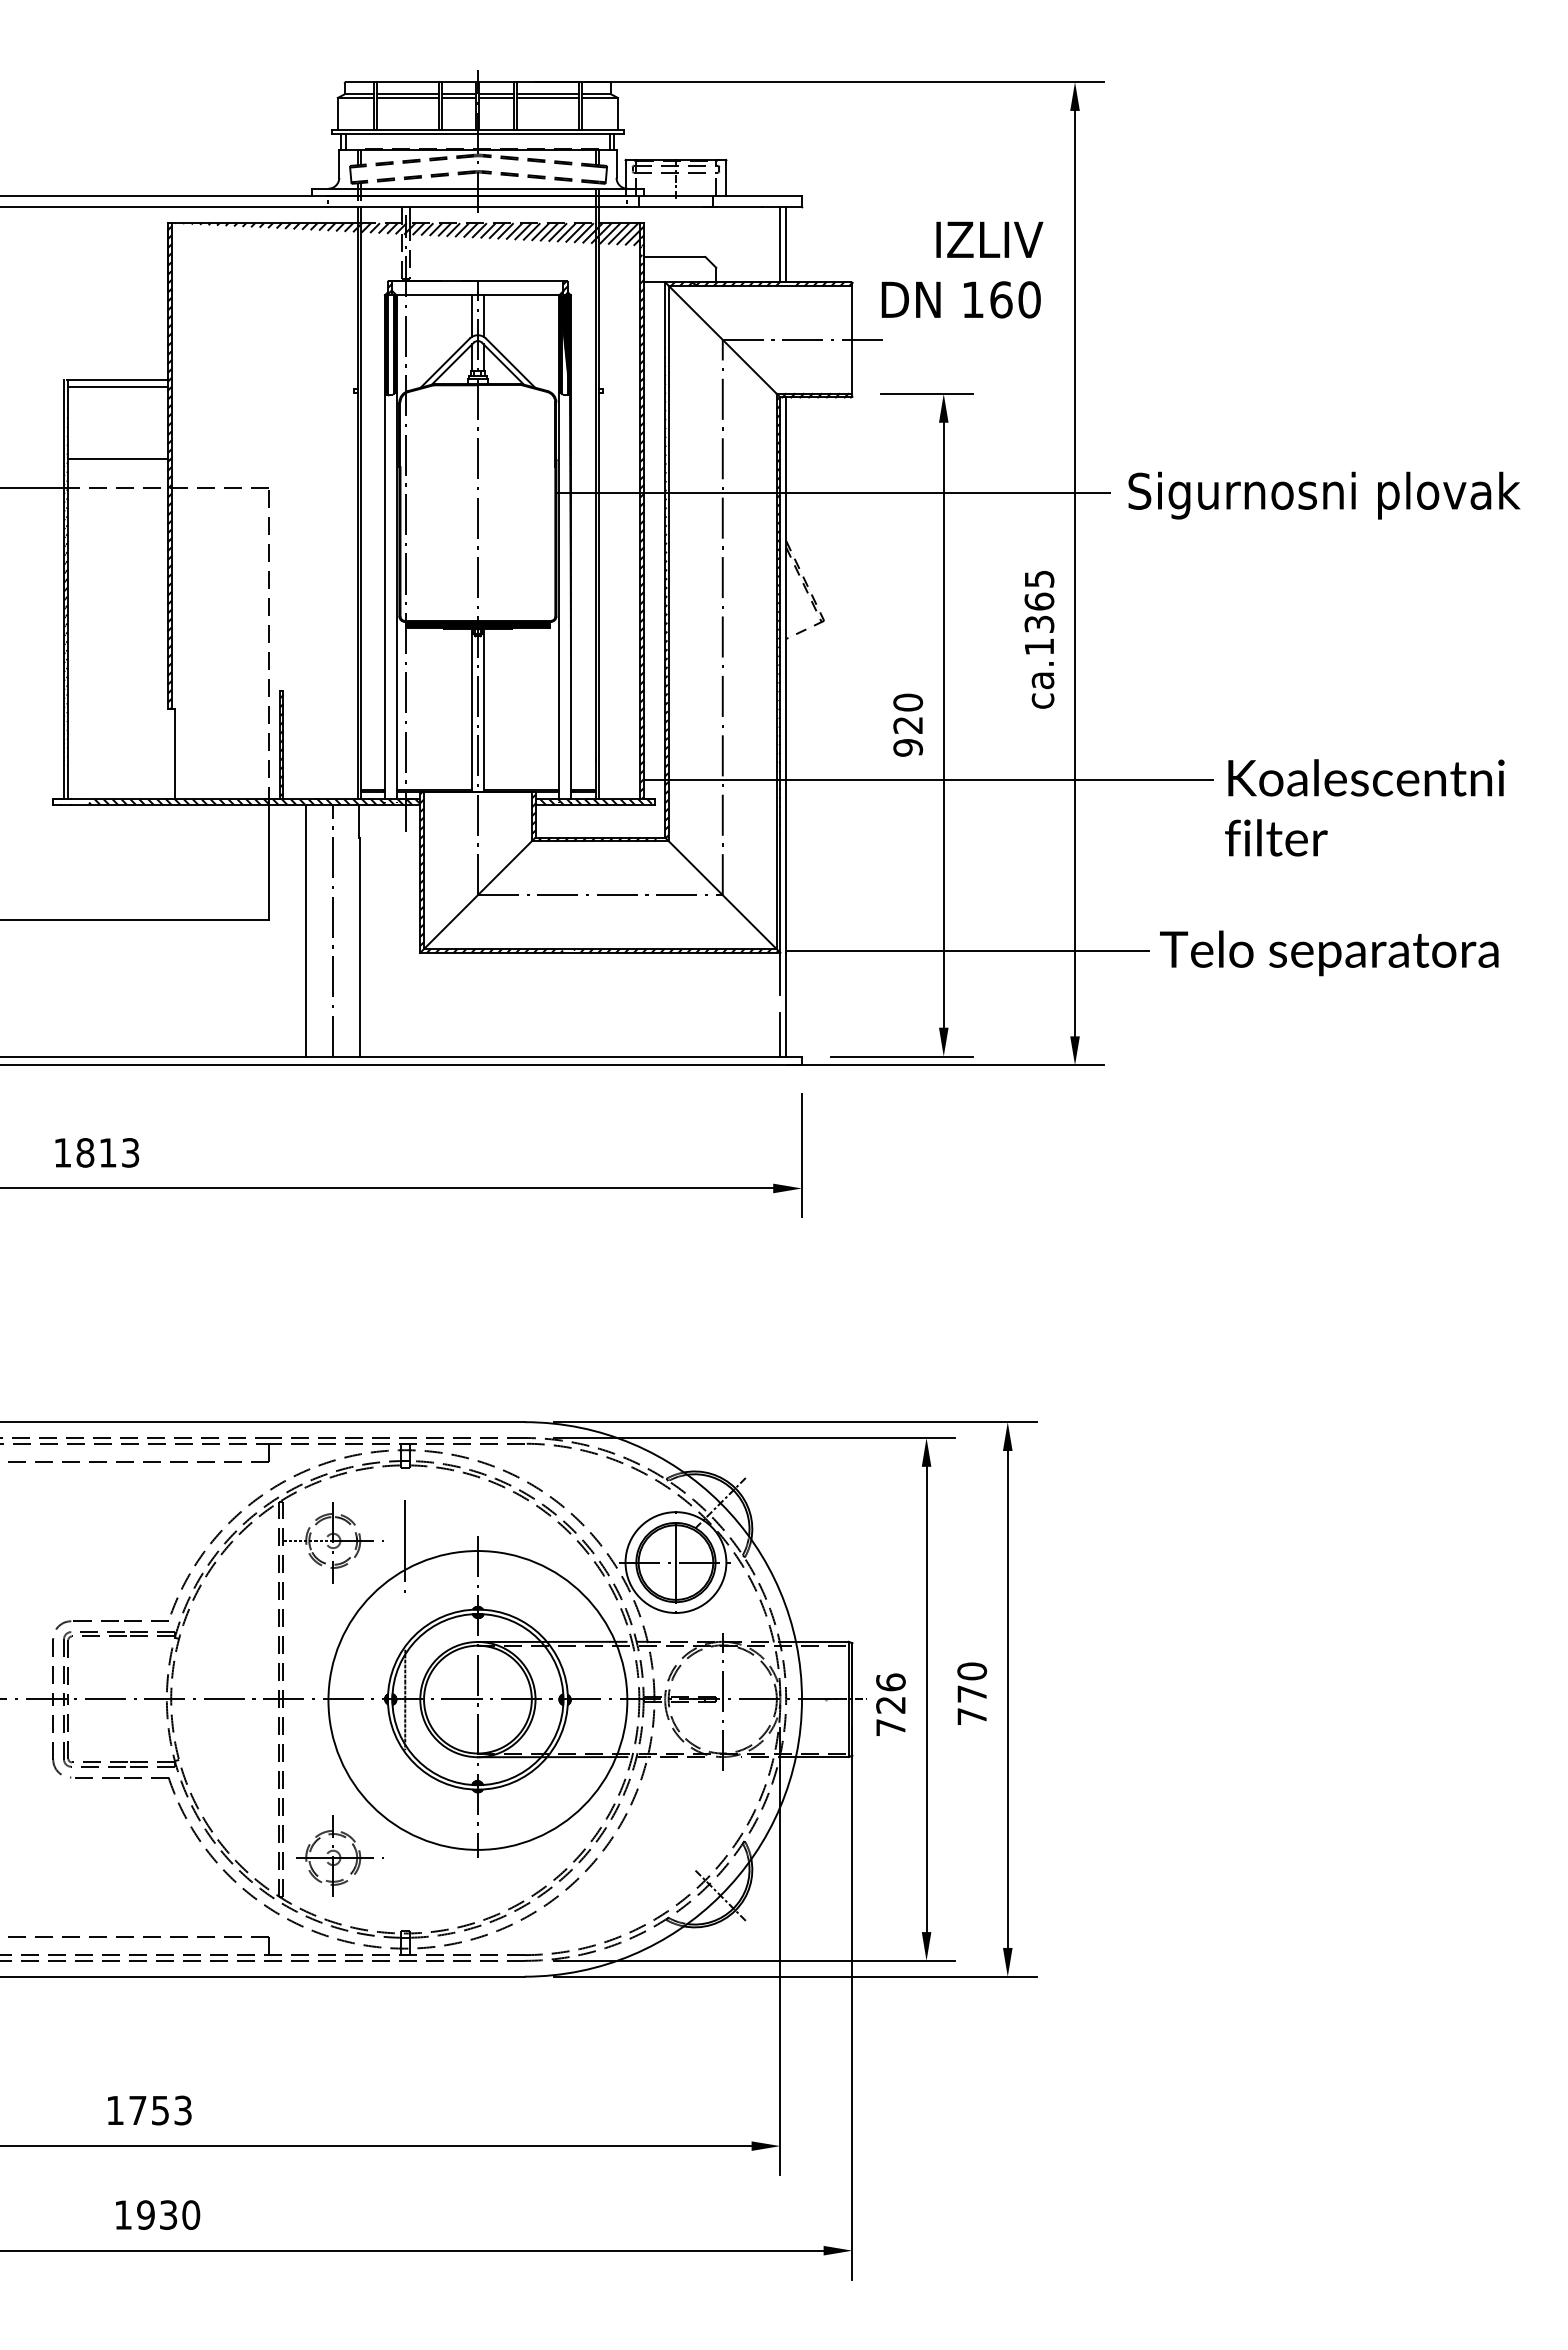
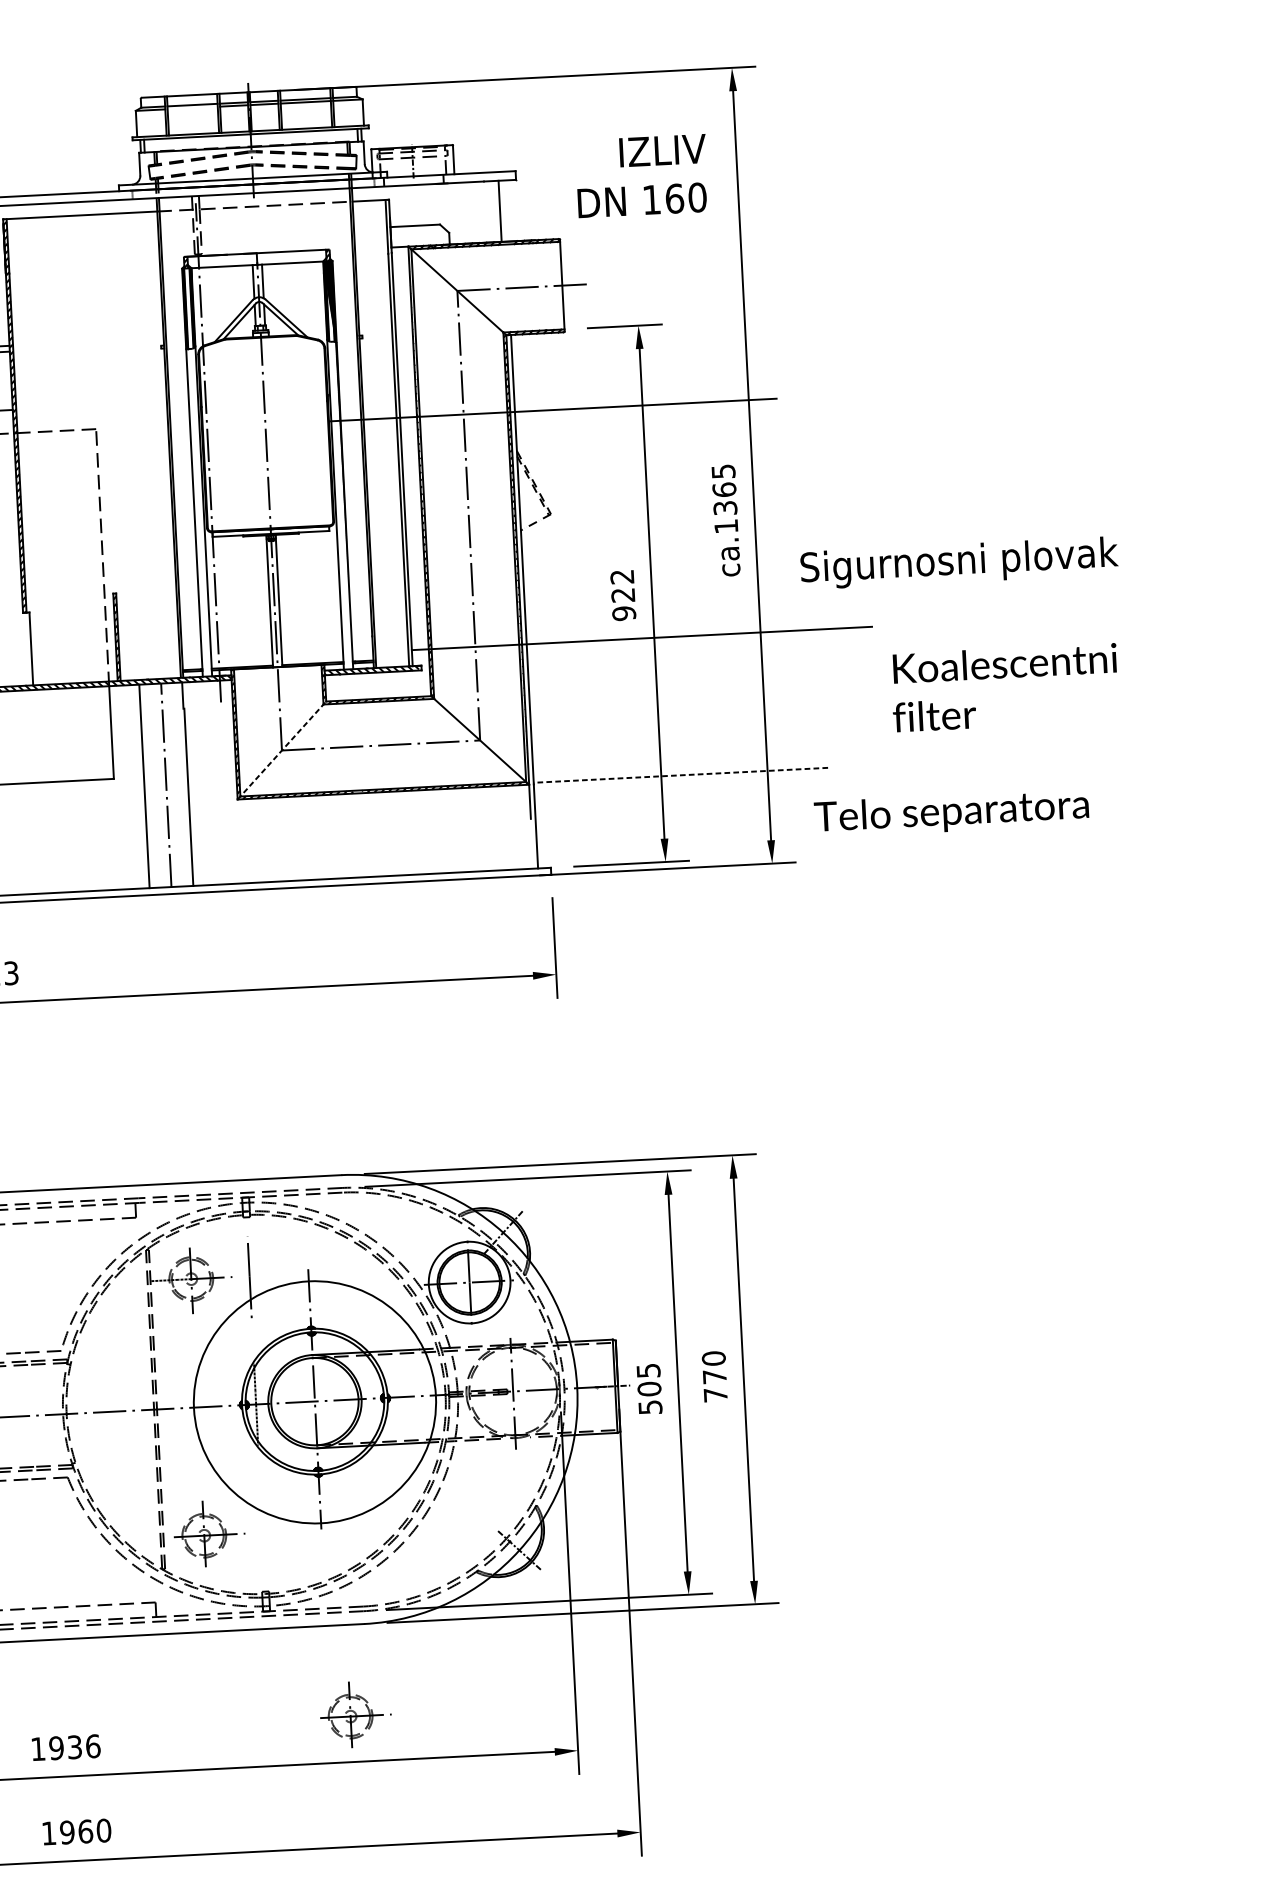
line: (408, 97) -> (193, 107), removed
line: (786, 244) -> (505, 211), removed
text: (962, 269) -> (642, 175), moved
text: (1324, 495) -> (959, 563), moved
hatch: (409, 511) -> (210, 442), removed
hatch: (477, 624) -> (270, 531), removed
text: (908, 702) -> (622, 576), 920 -> 922
text: (1364, 807) -> (1004, 687), moved
line: (478, 894) -> (282, 749), solid -> dashed
line: (967, 950) -> (680, 775), solid -> dashed
text: (1329, 953) -> (951, 813), moved
line: (780, 1034) -> (532, 850), removed
text: (890, 1704) -> (649, 1388), 726 -> 505
part: (508, 2087) -> (355, 1714), added
text: (160, 2110) -> (74, 1747), 1753 -> 1936
text: (168, 2214) -> (85, 1831), 1930 -> 1960

